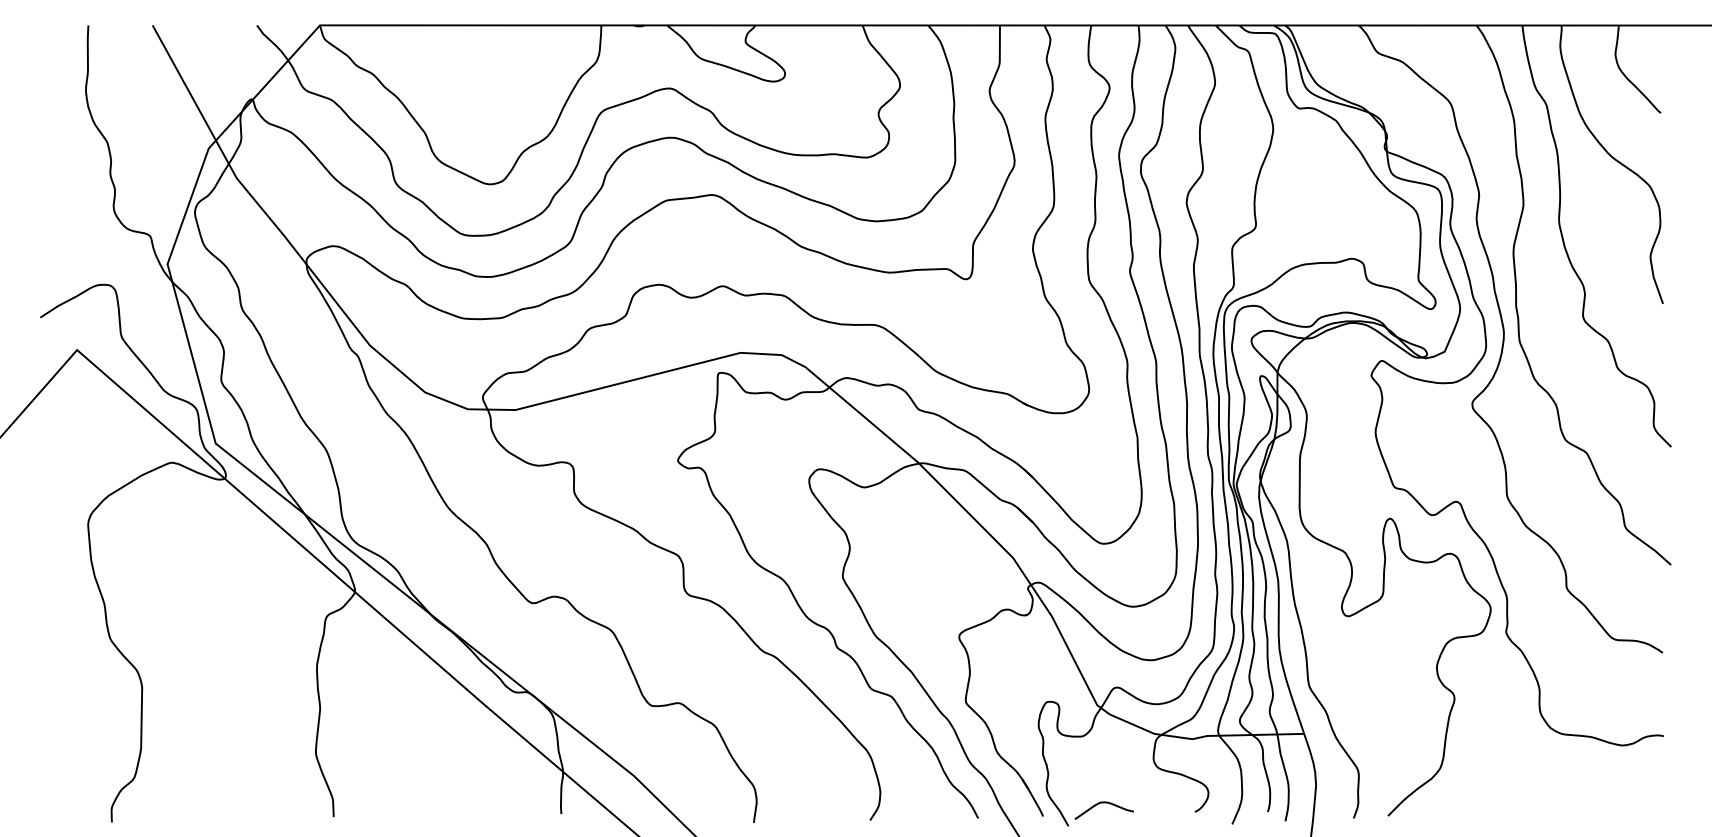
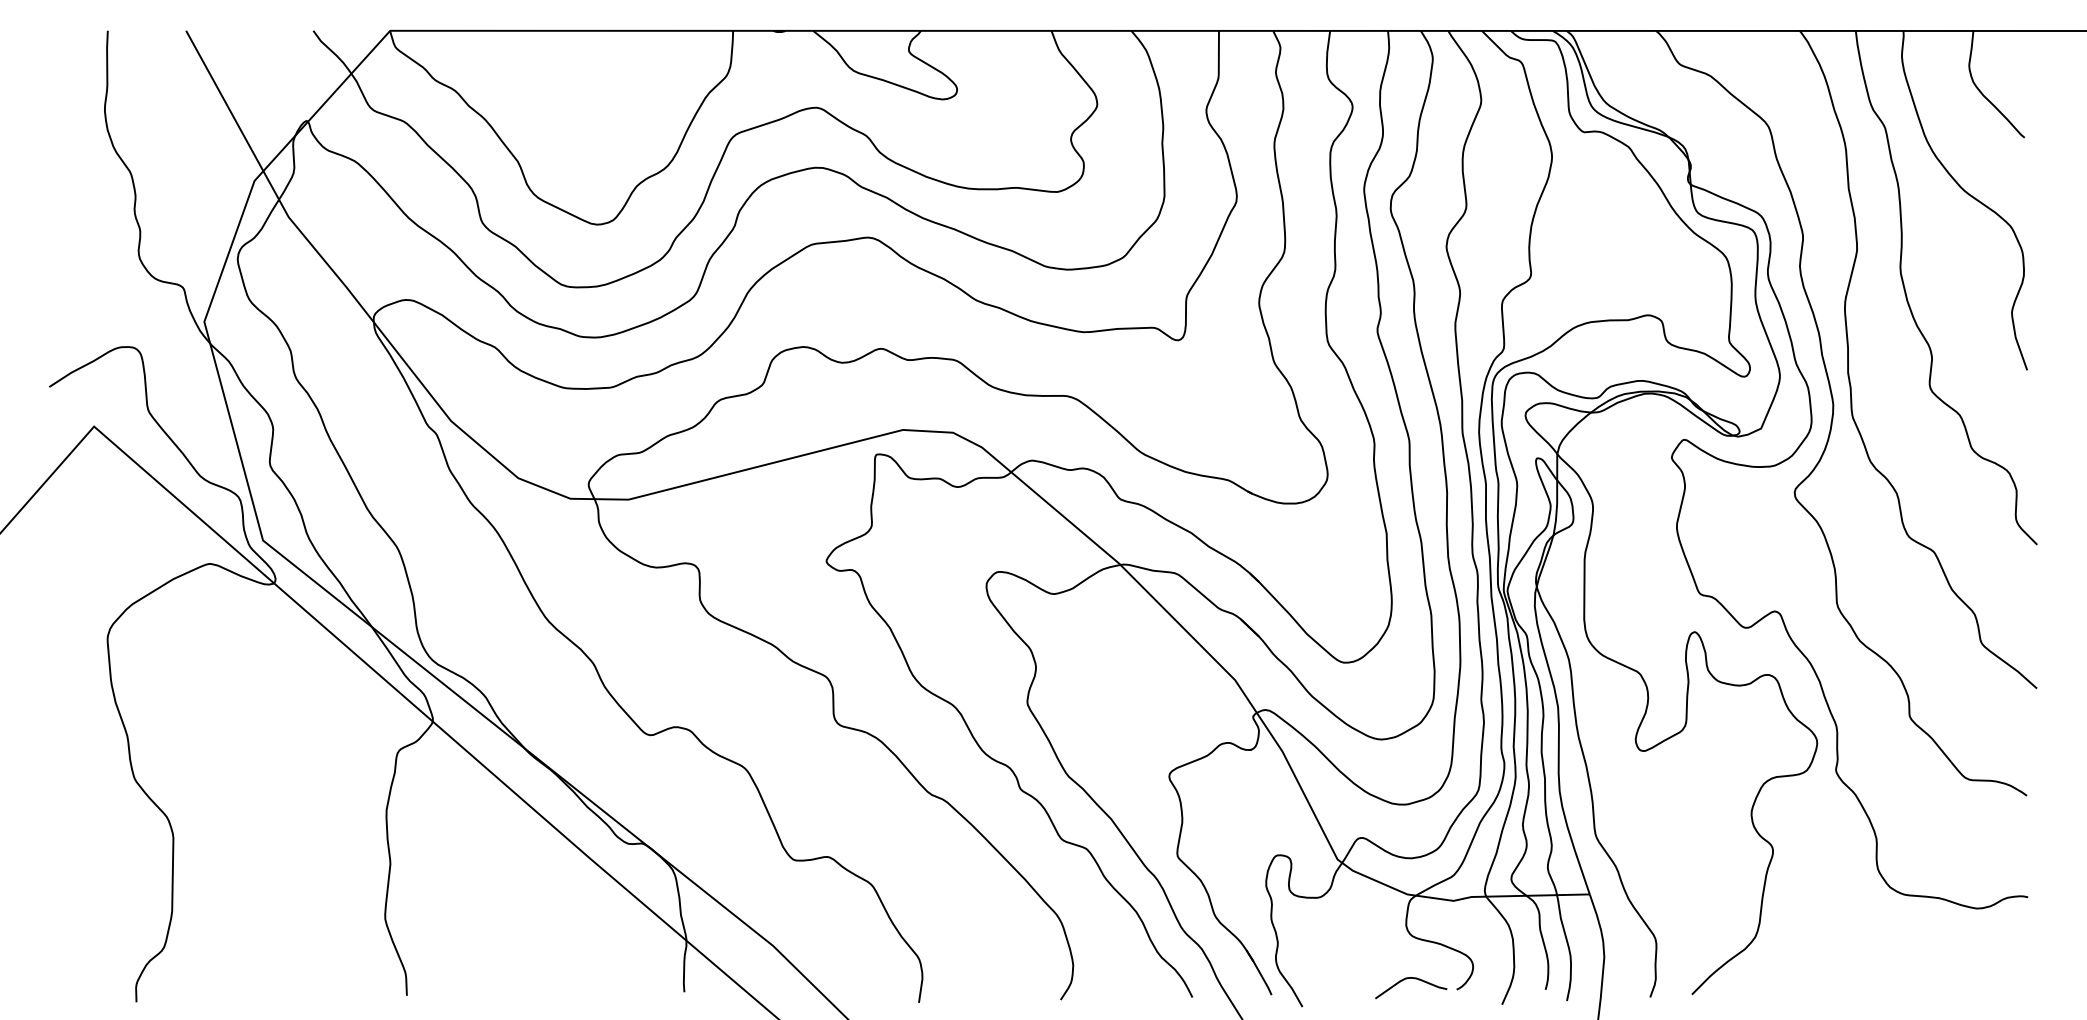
curve: (1107, 803) -> (1414, 979), moved

